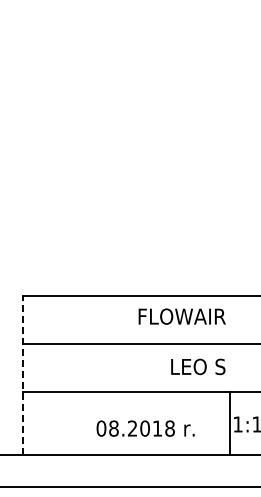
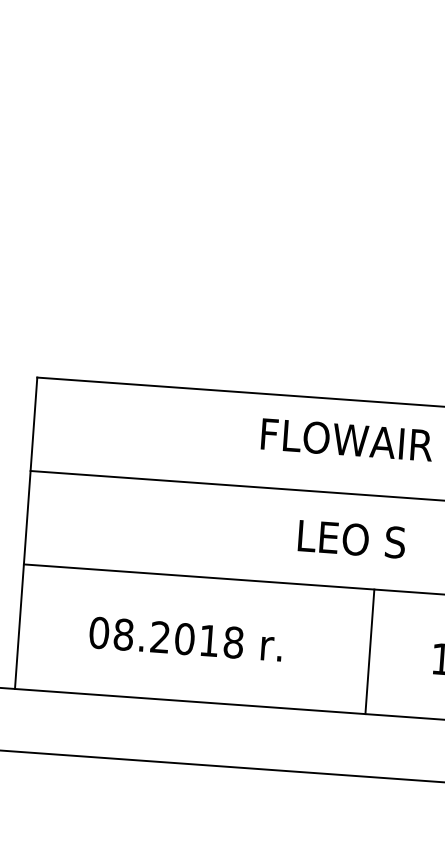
text: (198, 366) -> (352, 538), moved
line: (22, 375) -> (25, 532), dashed -> solid
line: (229, 423) -> (369, 652), moved
text: (145, 428) -> (185, 638), moved

